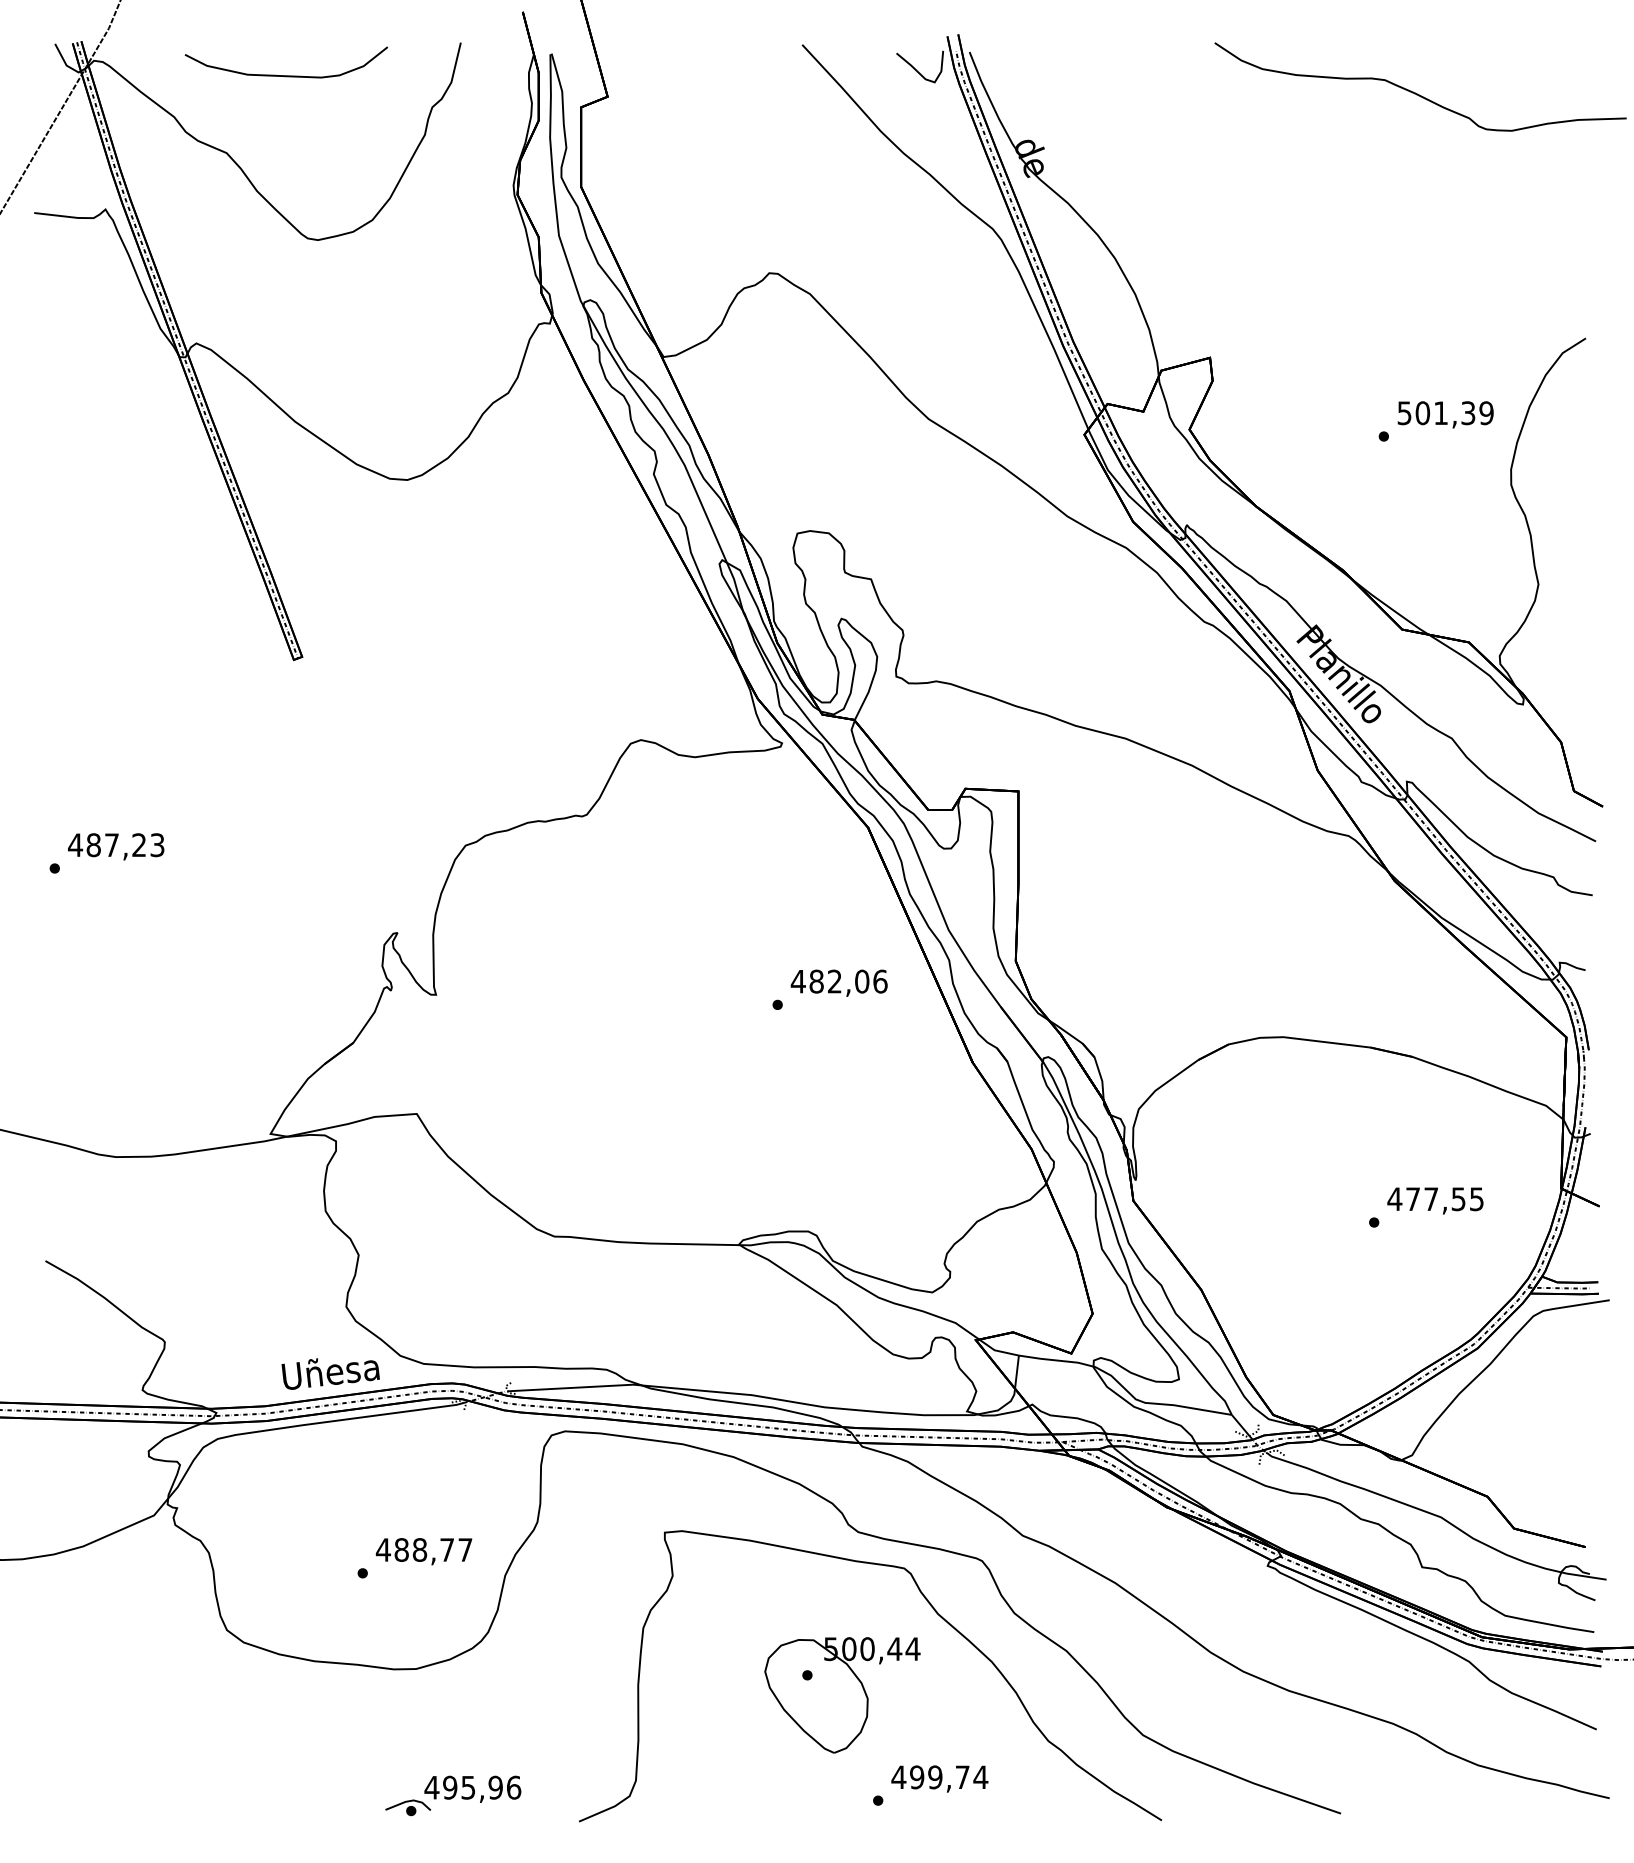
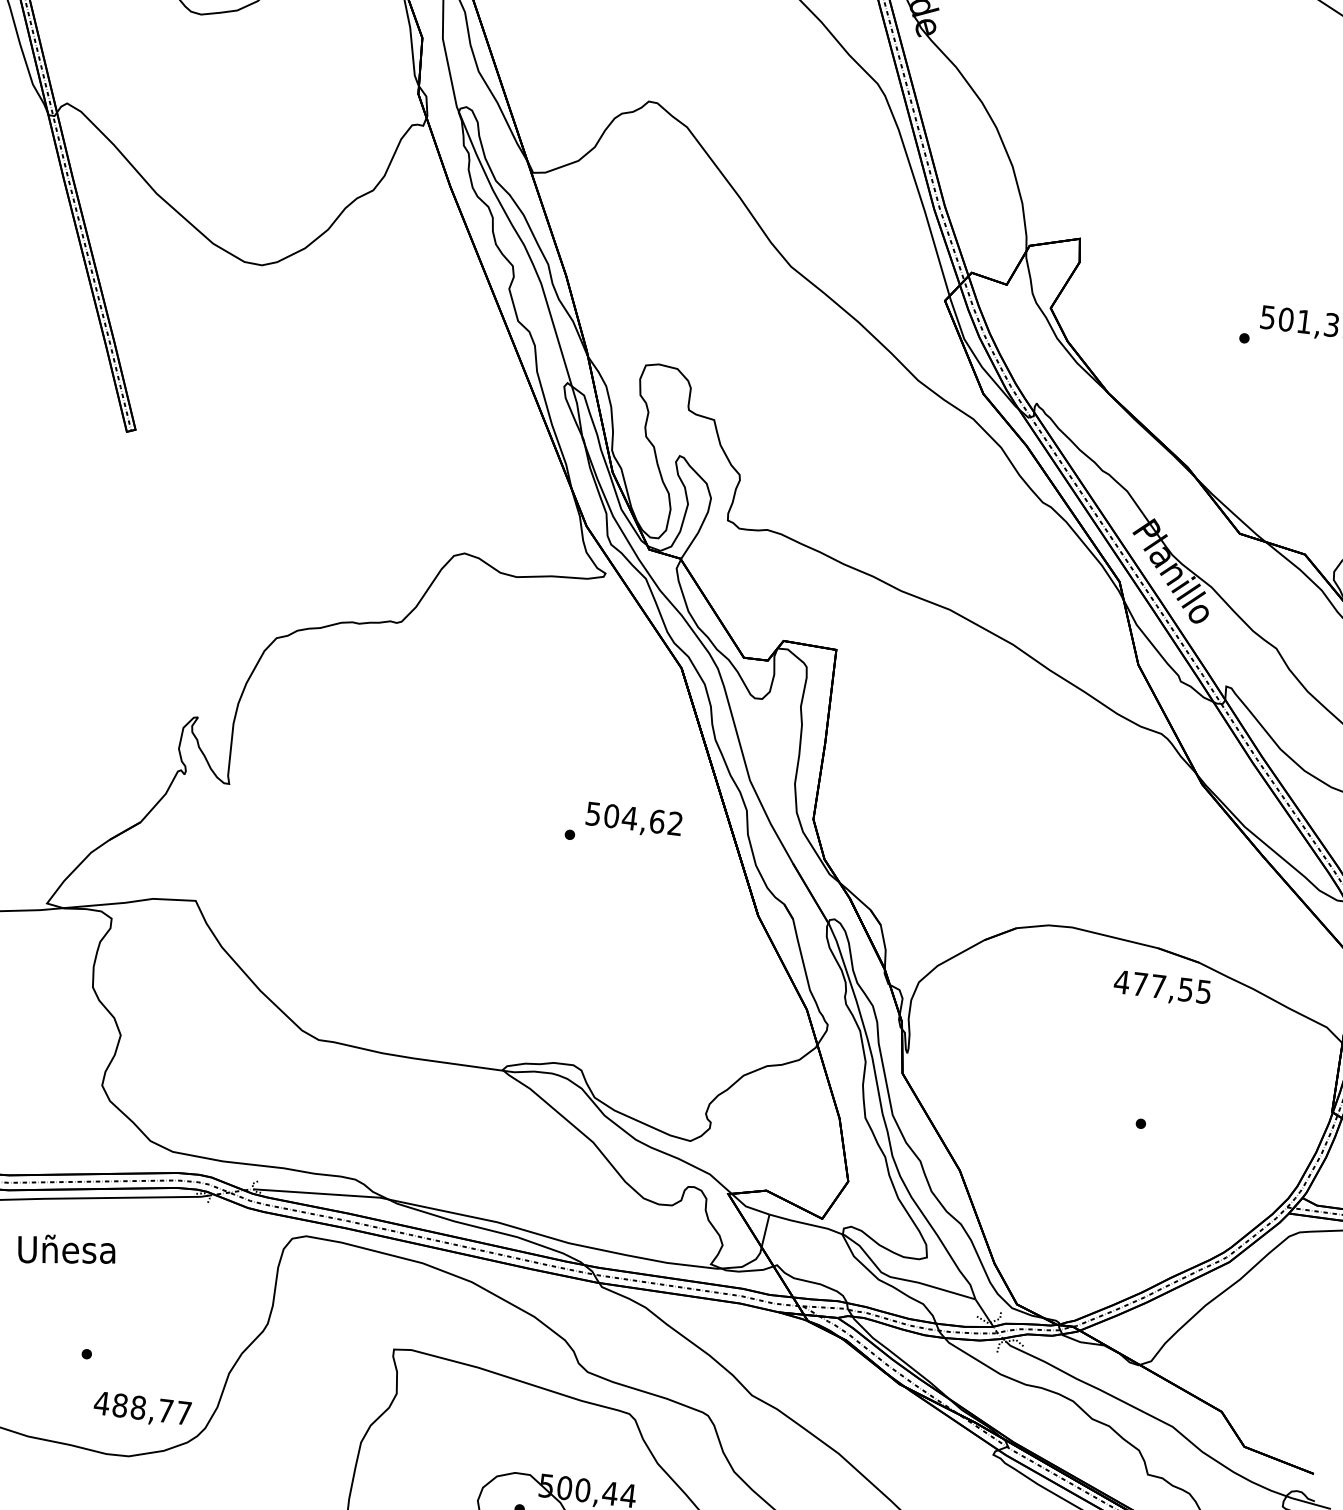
text: (838, 981) -> (633, 818), 482,06 -> 504,62
text: (1435, 1200) -> (1162, 988), moved
text: (330, 1373) -> (66, 1251), moved
text: (423, 1551) -> (141, 1409), moved

